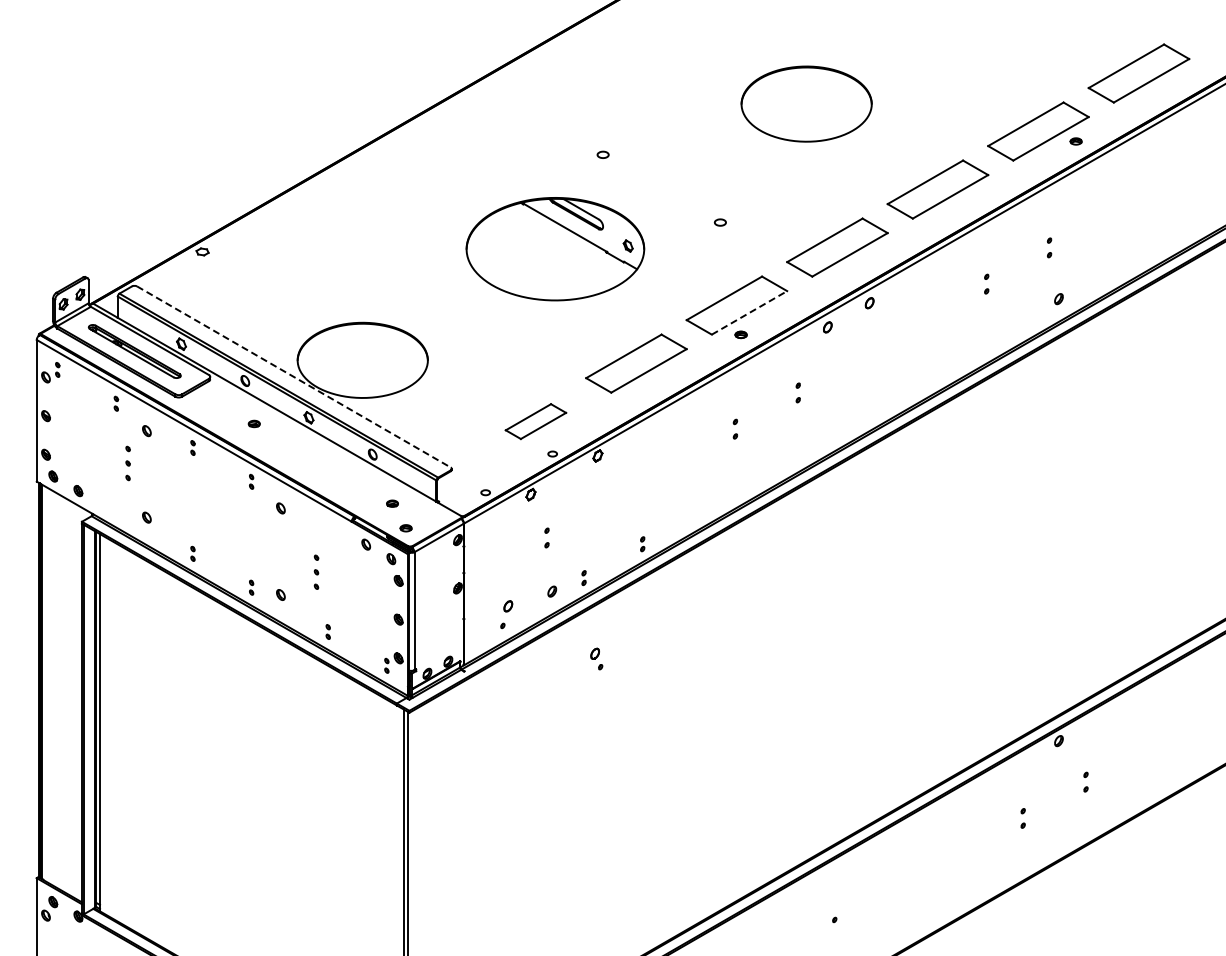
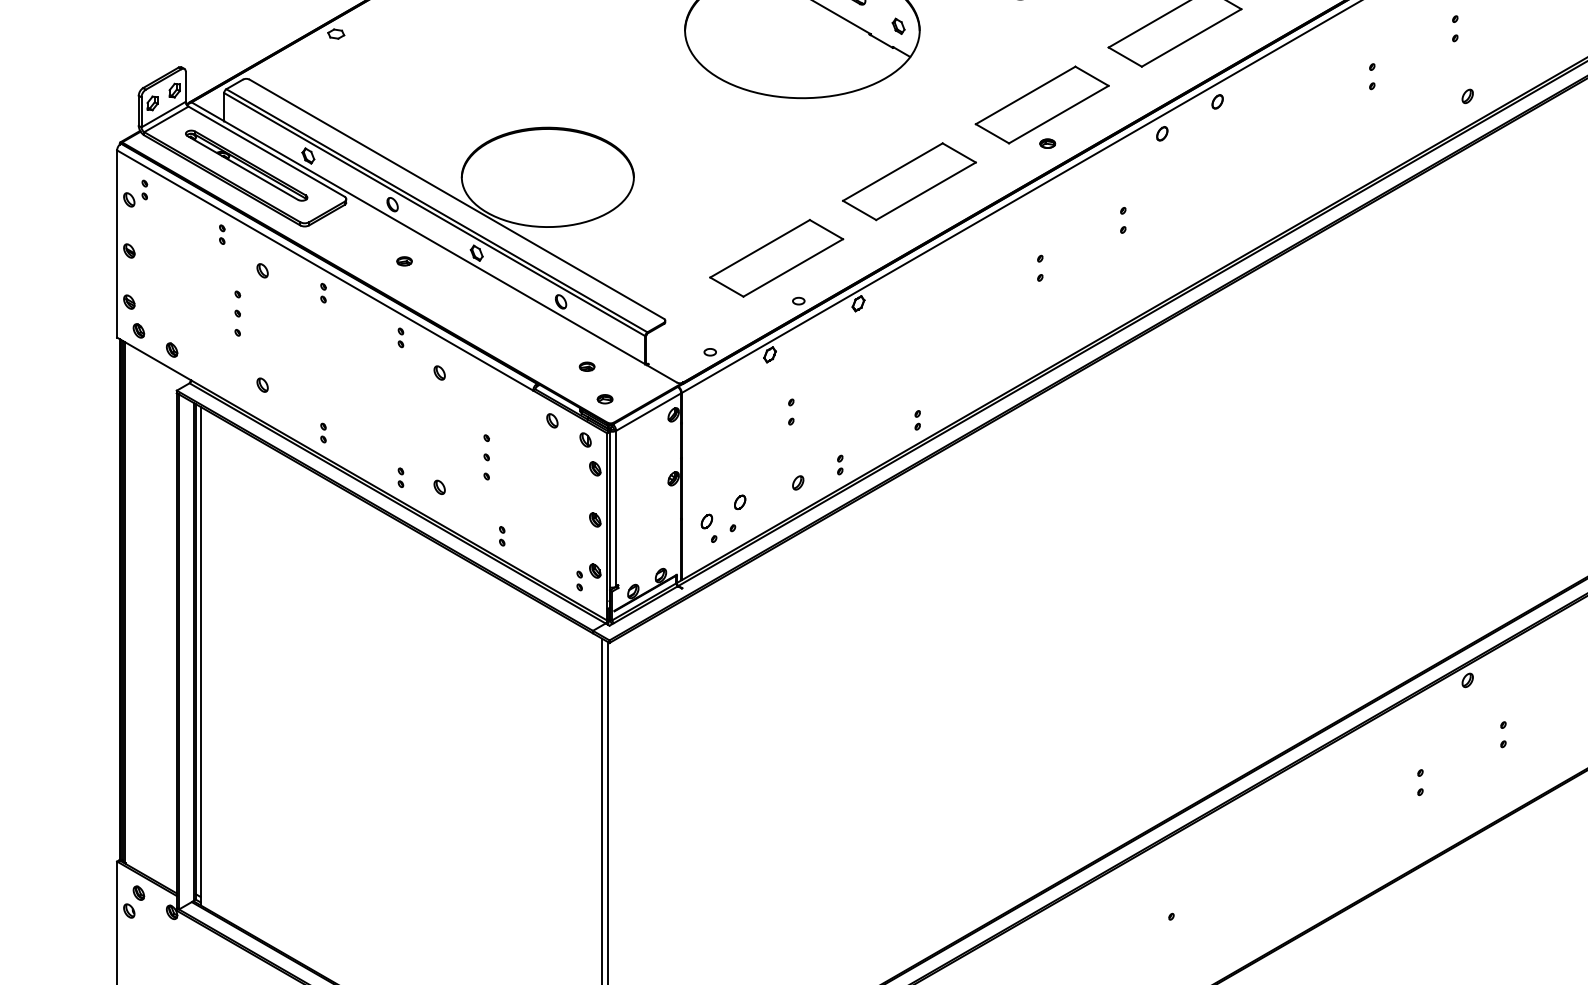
line: (749, 312) -> (1058, 114), dashed -> solid
line: (294, 377) -> (457, 200), dashed -> solid
part: (535, 421) -> (776, 258), size x1.67
part: (596, 658) -> (708, 527), moved

